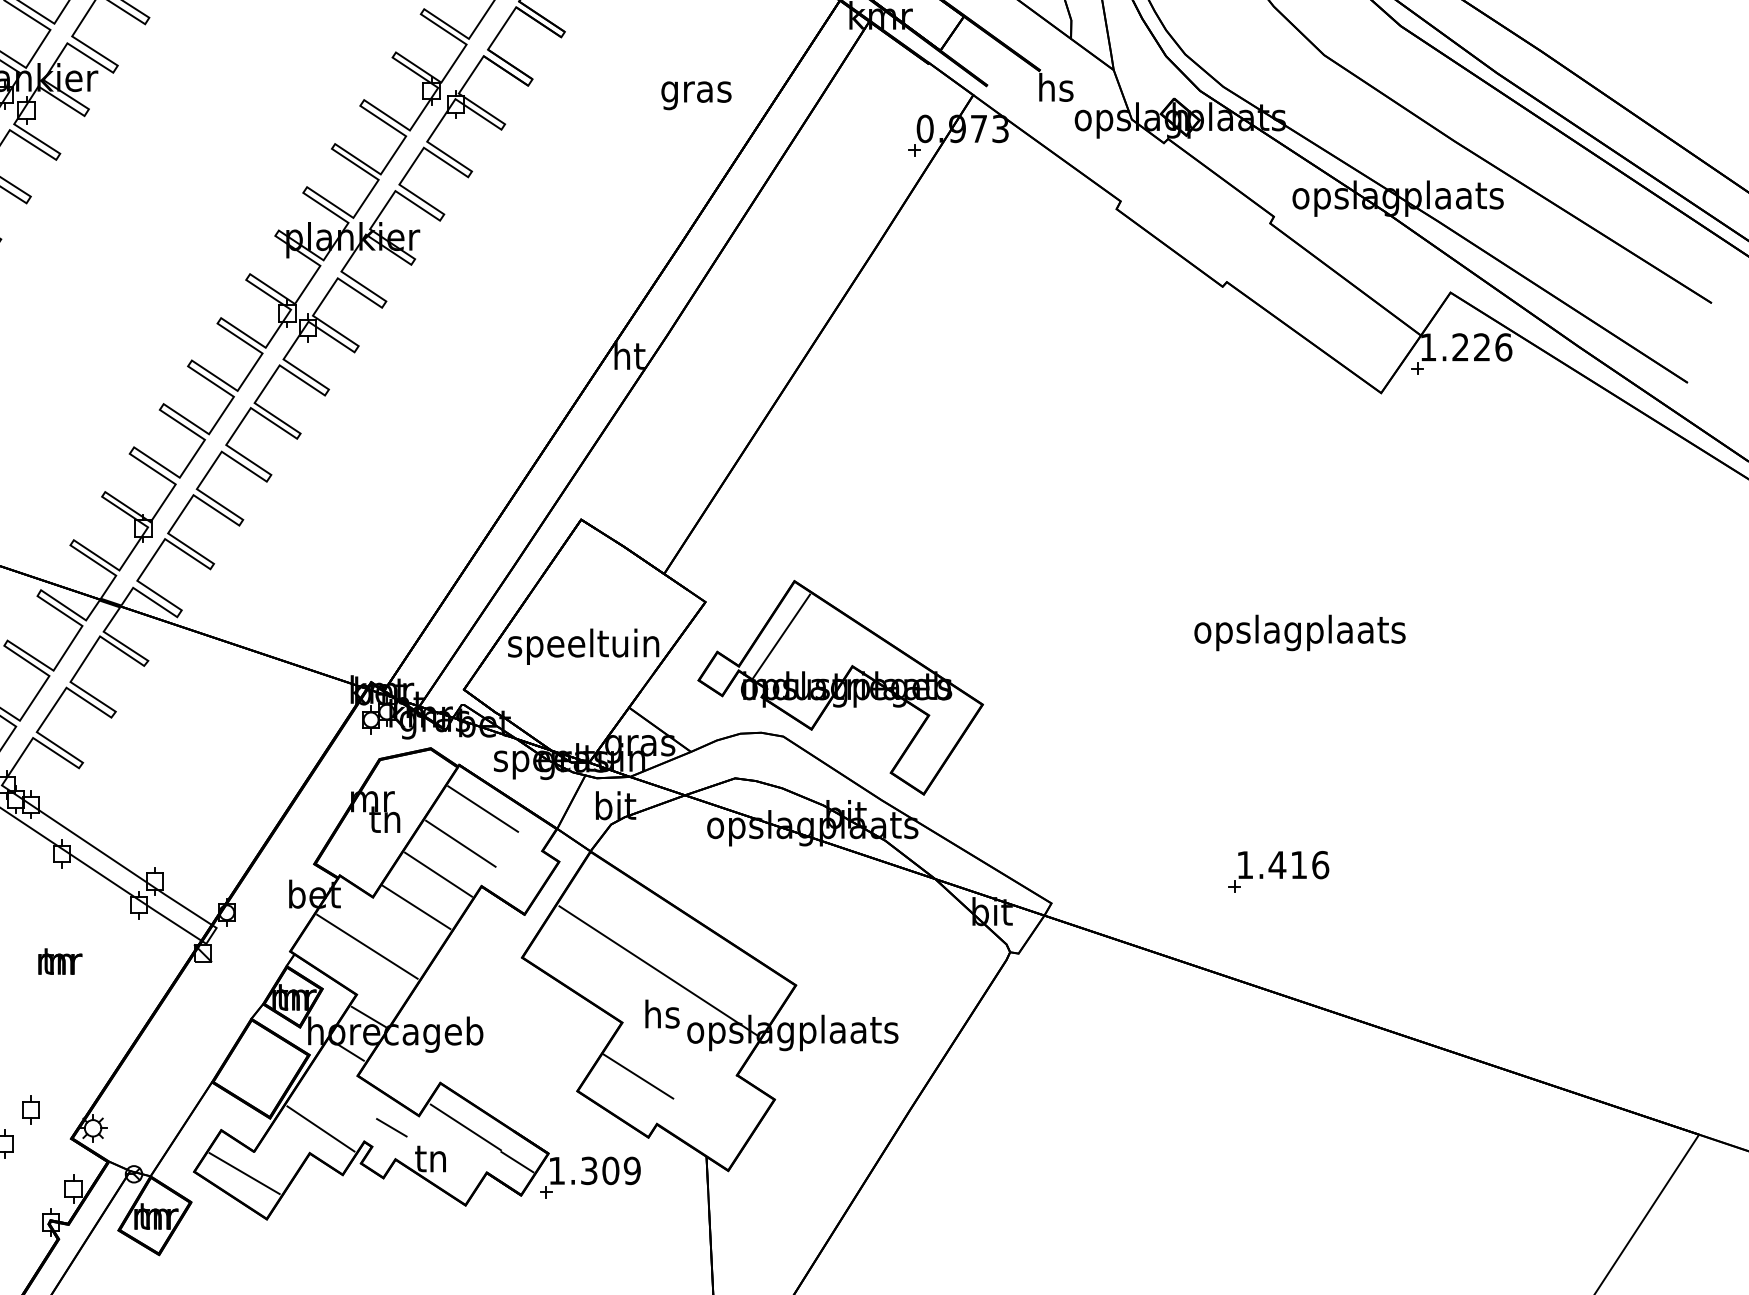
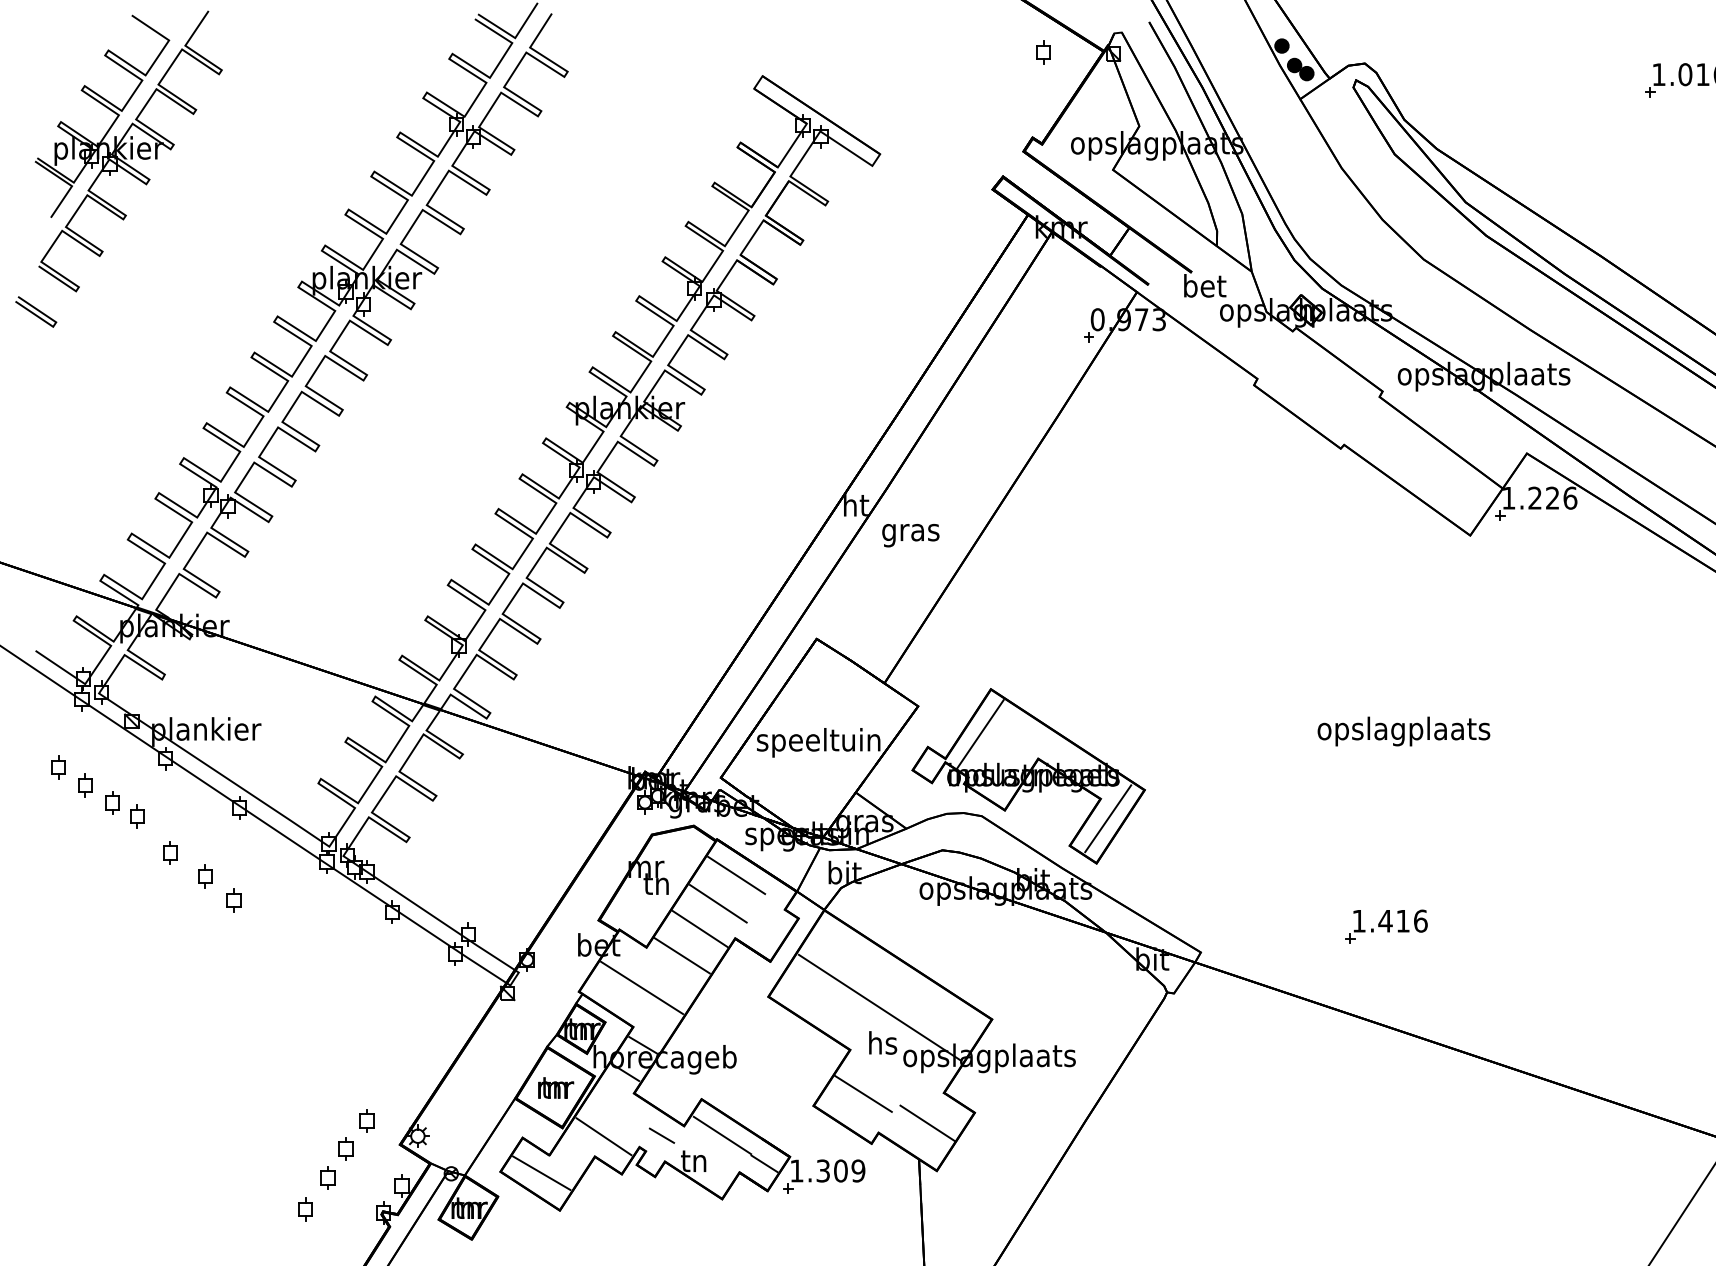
text: (1057, 87) -> (1205, 285), hs -> bet
text: (696, 95) -> (910, 535), moved
line: (938, 739) -> (1108, 818), added
text: (60, 960) -> (556, 1087), moved
line: (716, 1111) -> (927, 1122), added

